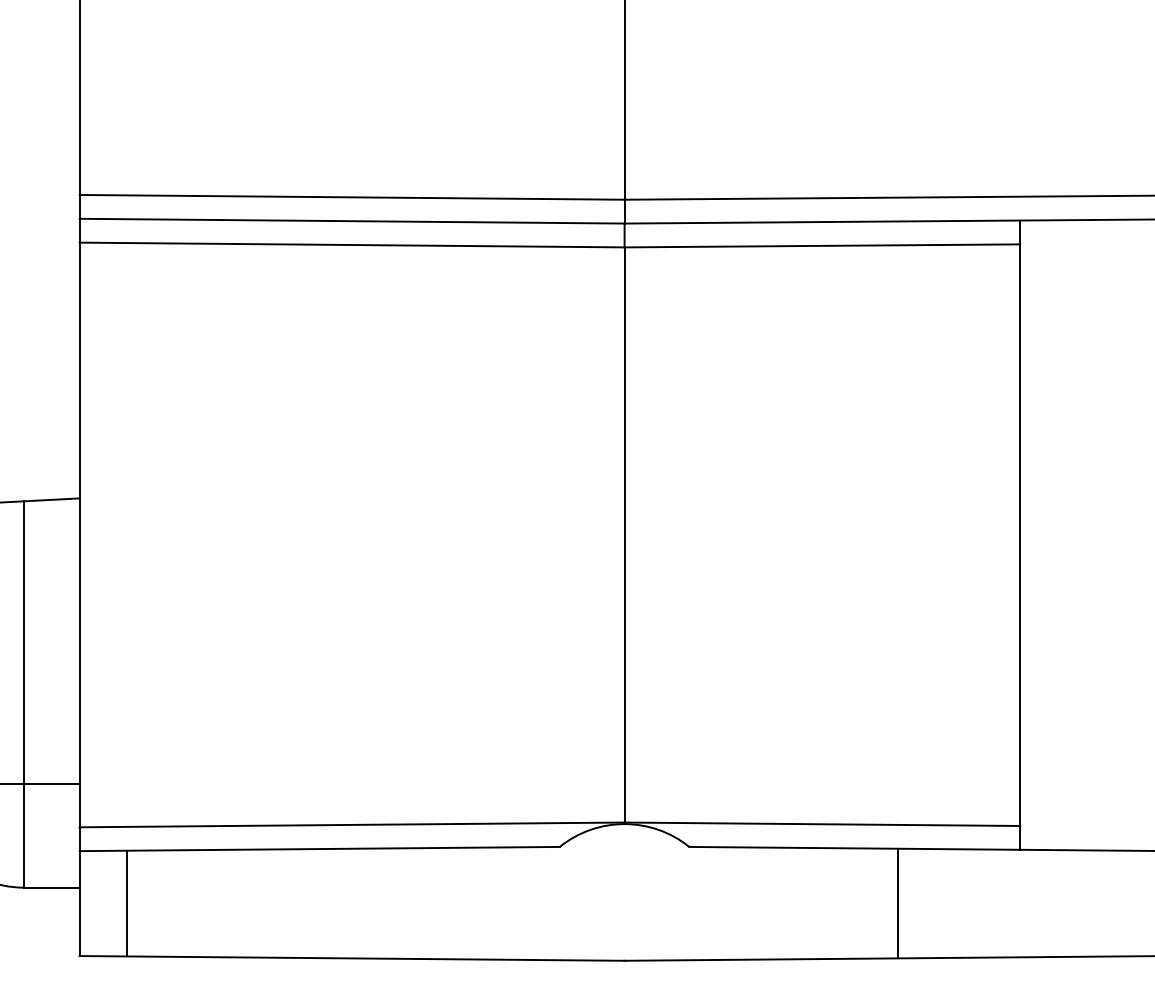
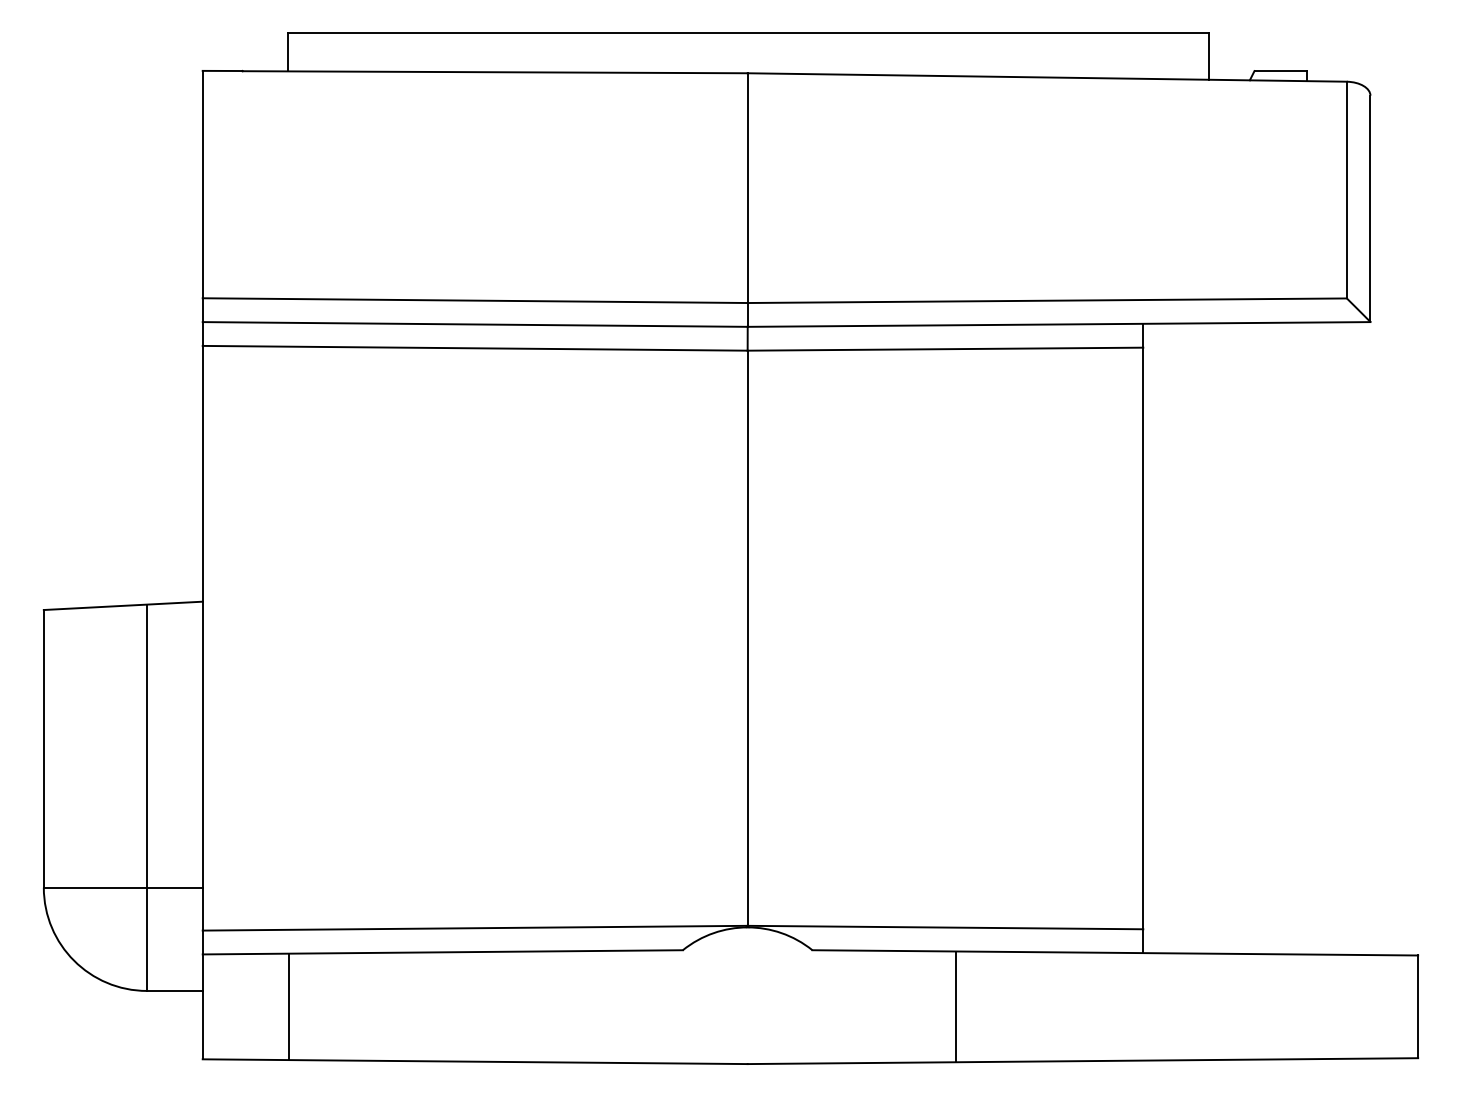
line: (127, 903) -> (289, 1006), moved
line: (897, 903) -> (955, 1006), moved

